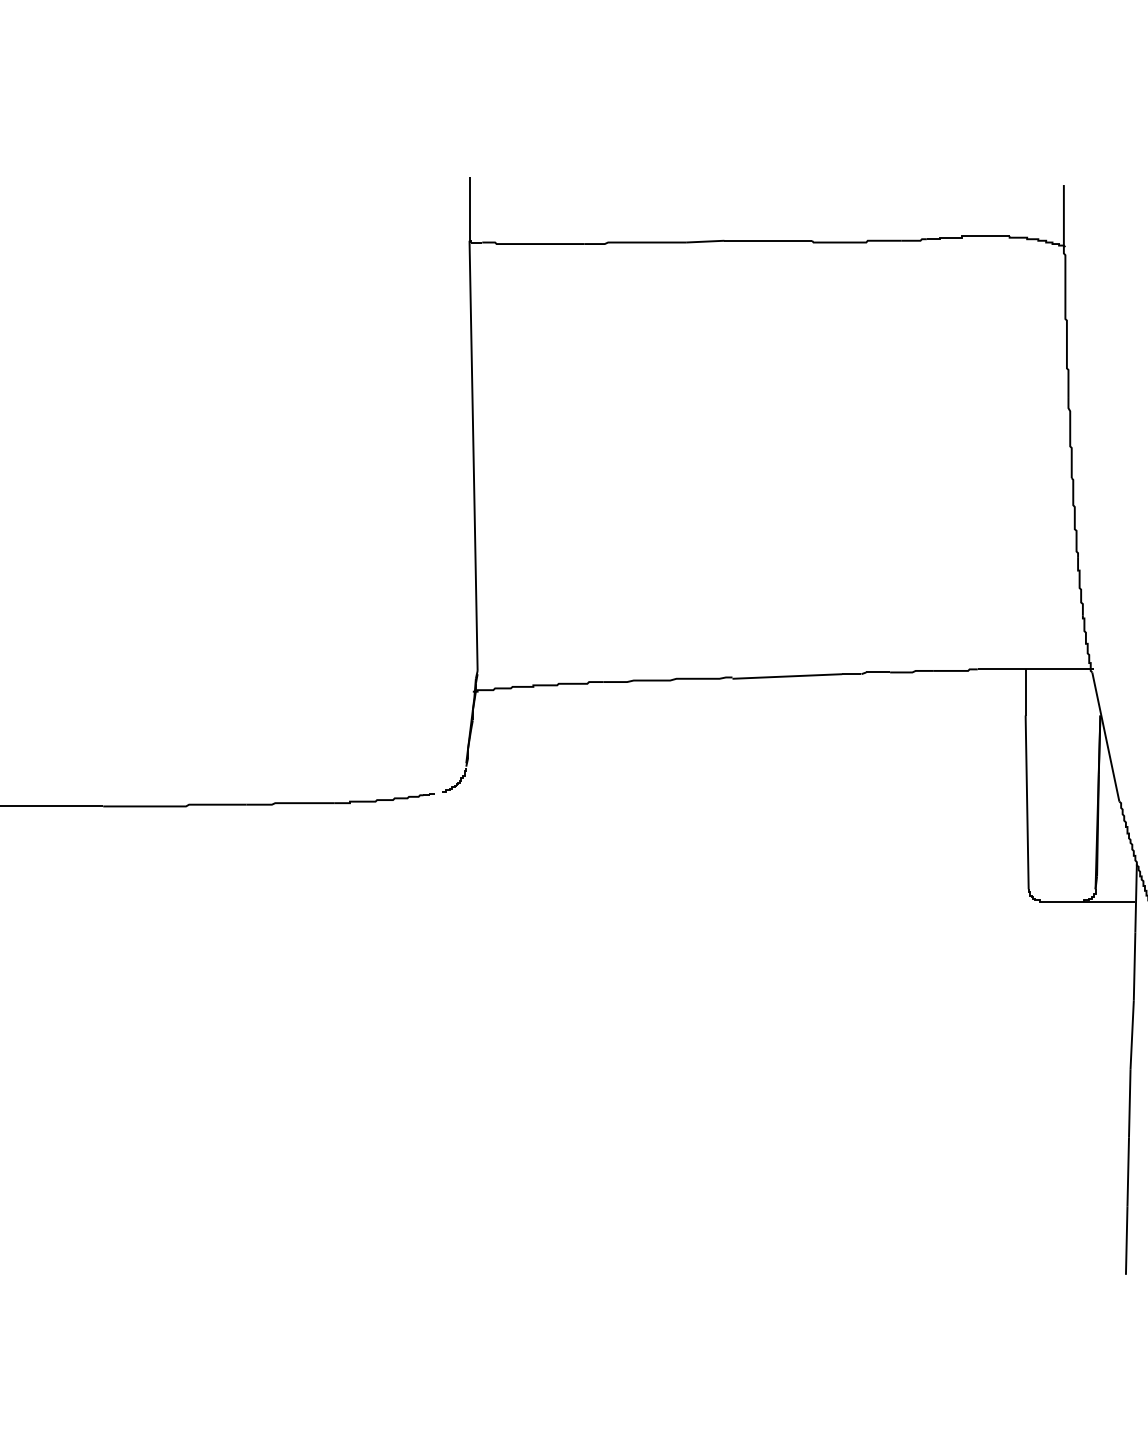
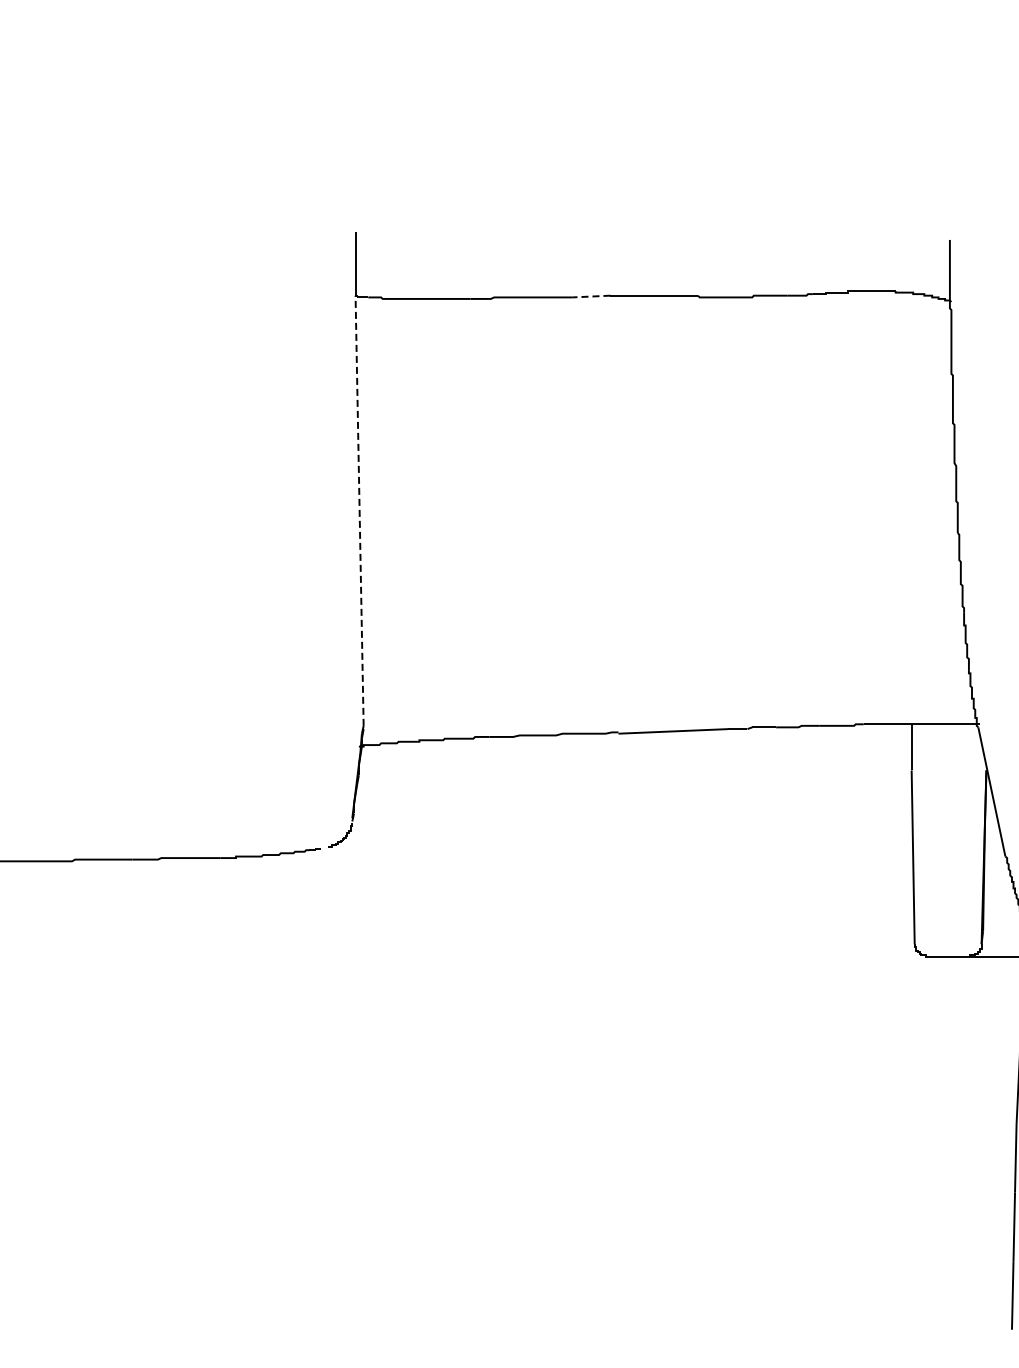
line: (704, 241) -> (590, 296), solid -> dashed
line: (473, 455) -> (359, 510), solid -> dashed

